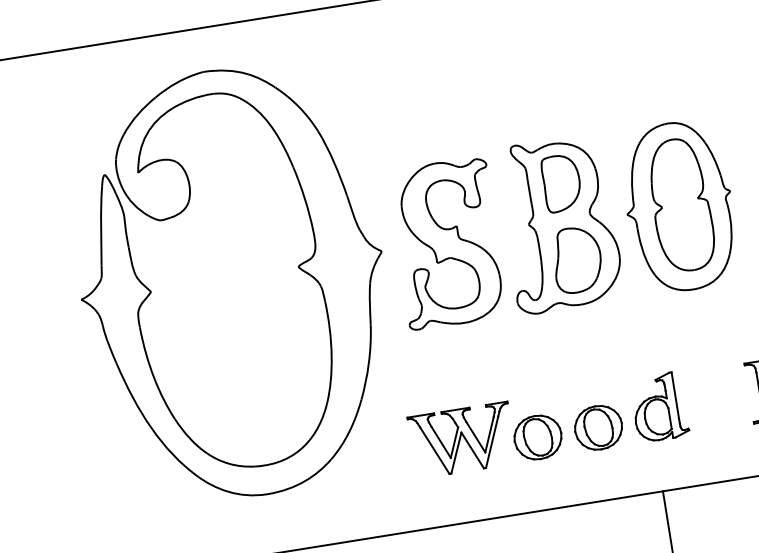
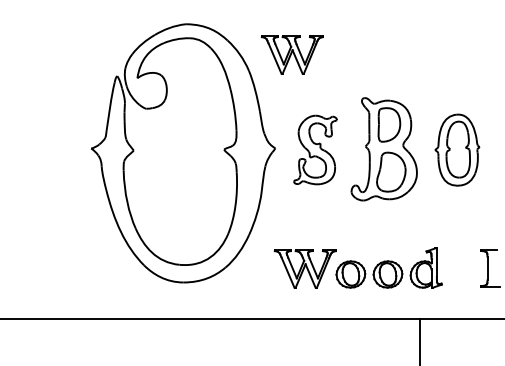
part: (383, 93) -> (291, 54), added
part: (679, 205) -> (457, 149), size x0.7
part: (447, 242) -> (315, 149), size x0.7

